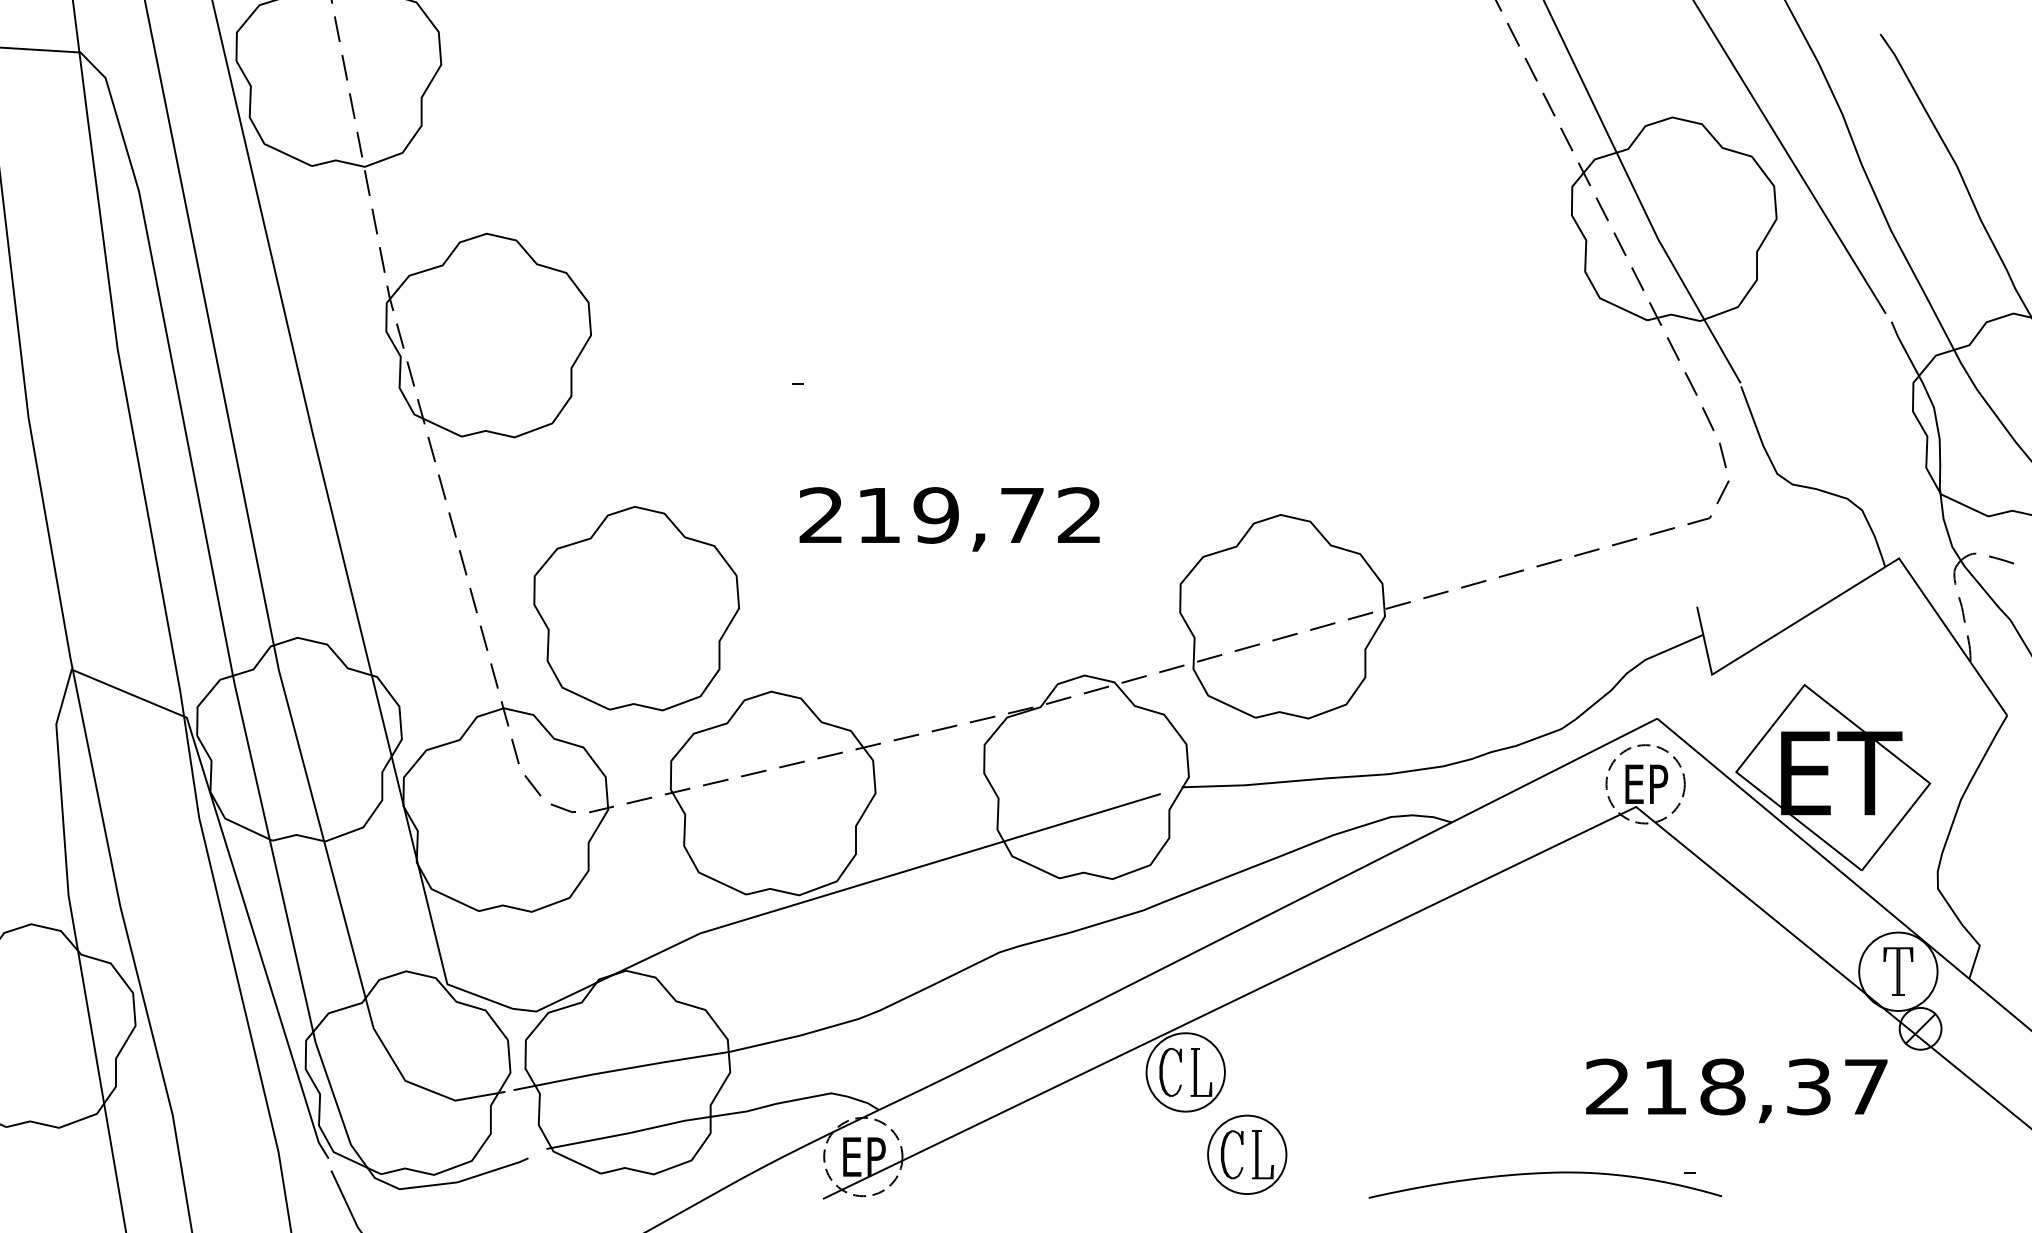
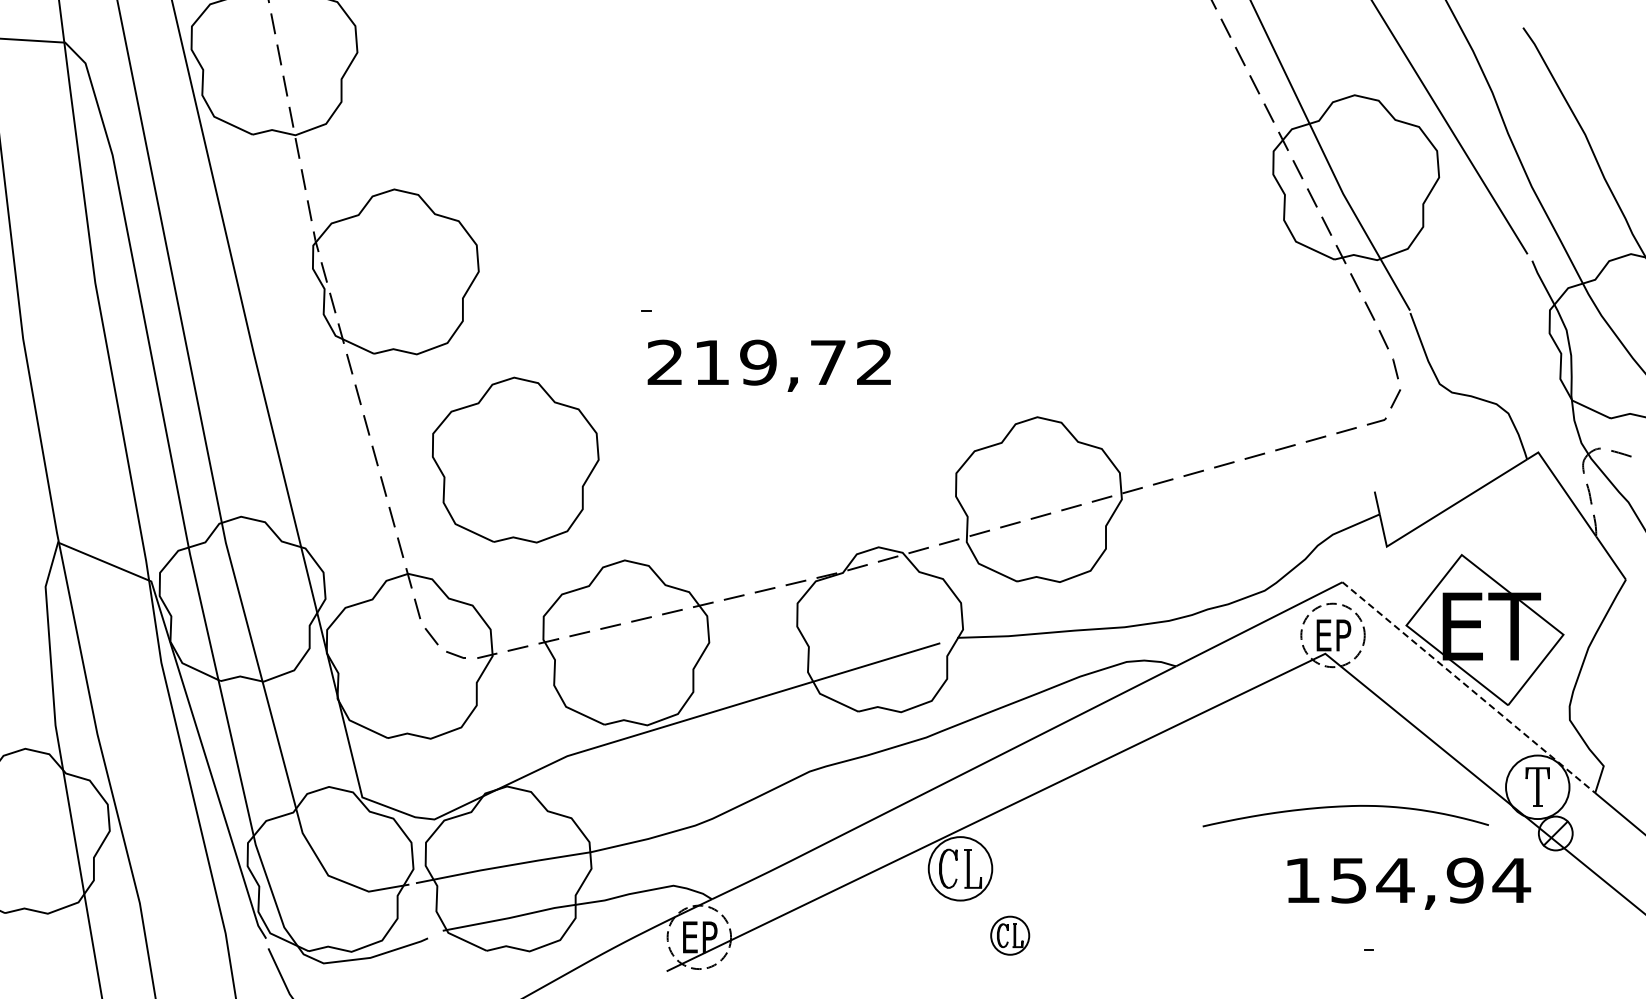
text: (948, 518) -> (768, 365), moved
part: (636, 607) -> (515, 459), moved
line: (1812, 848) -> (1468, 687), solid -> dashed
text: (1737, 1086) -> (1407, 880), 218,37 -> 154,94
part: (1246, 1154) -> (1009, 935), size x0.6
curve: (1544, 1174) -> (1345, 807), moved

